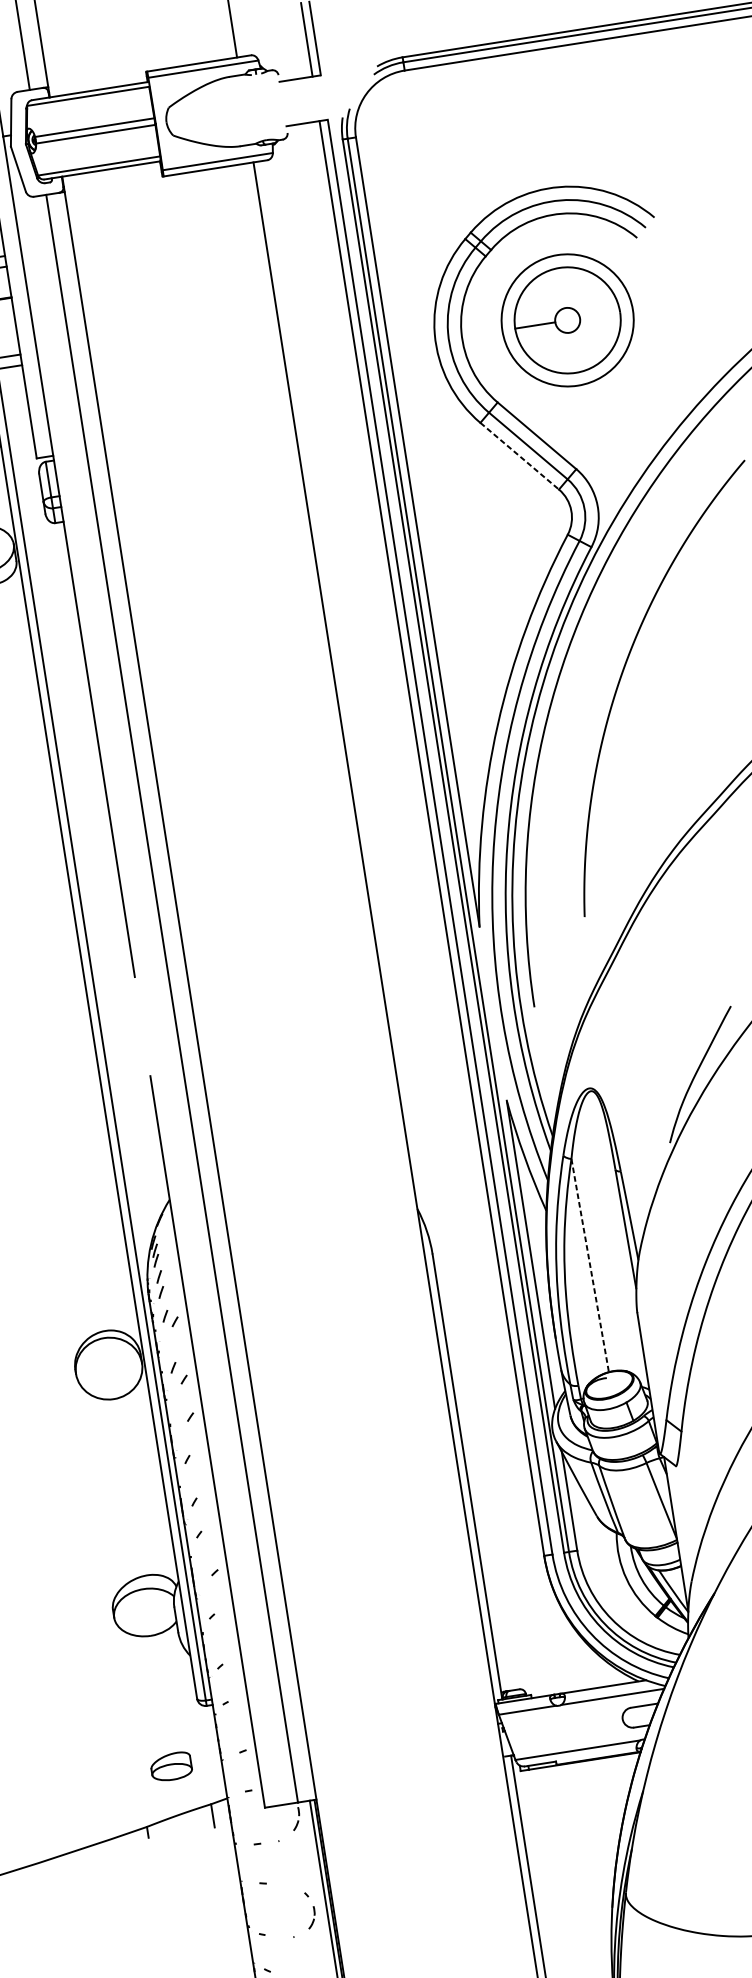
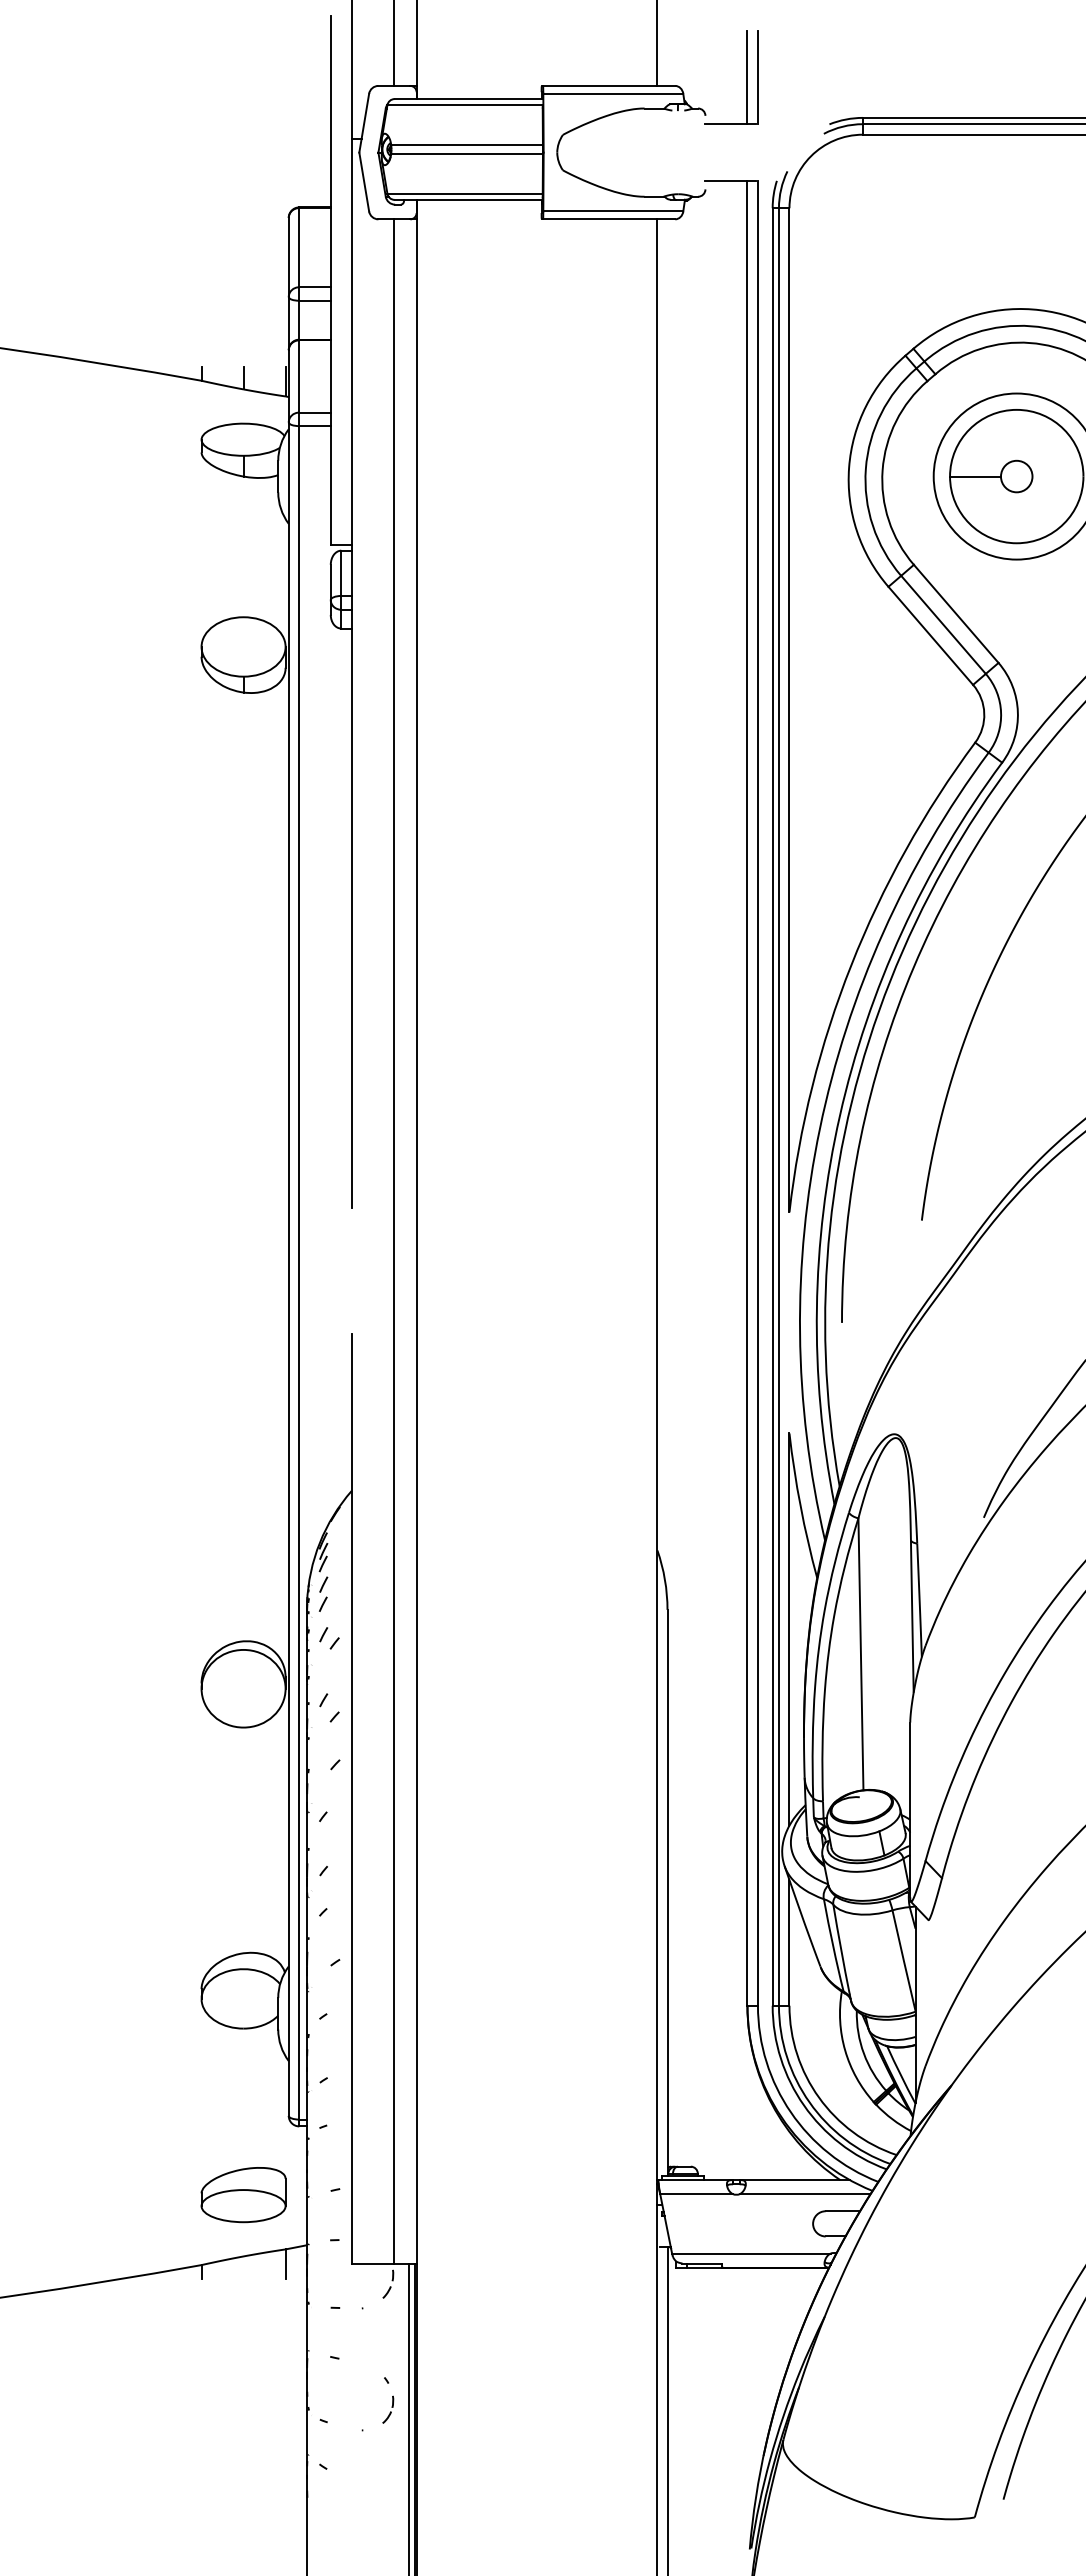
line: (519, 455) -> (930, 635), dashed -> solid
line: (589, 1265) -> (860, 1654), dashed -> solid
part: (171, 1767) -> (243, 2195), size x1.67

